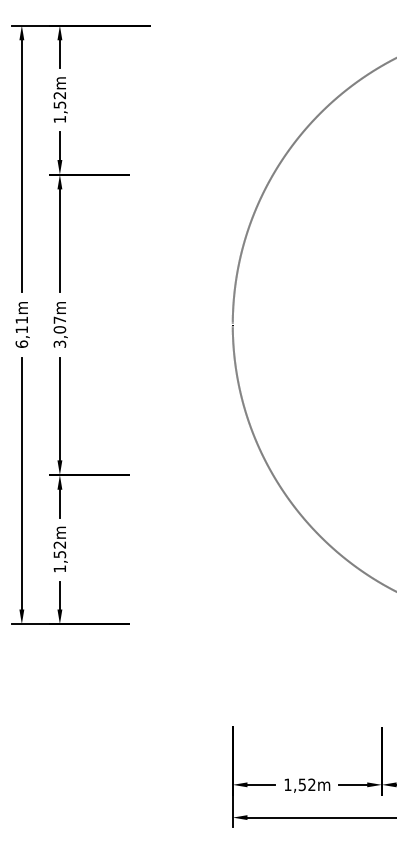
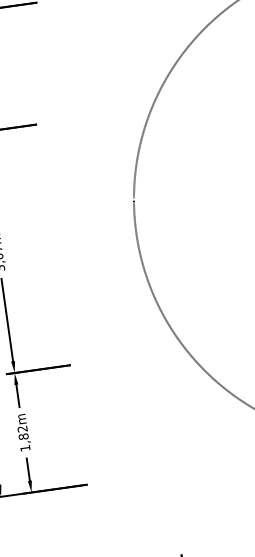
text: (59, 554) -> (23, 436), 1,52m -> 1,82m

